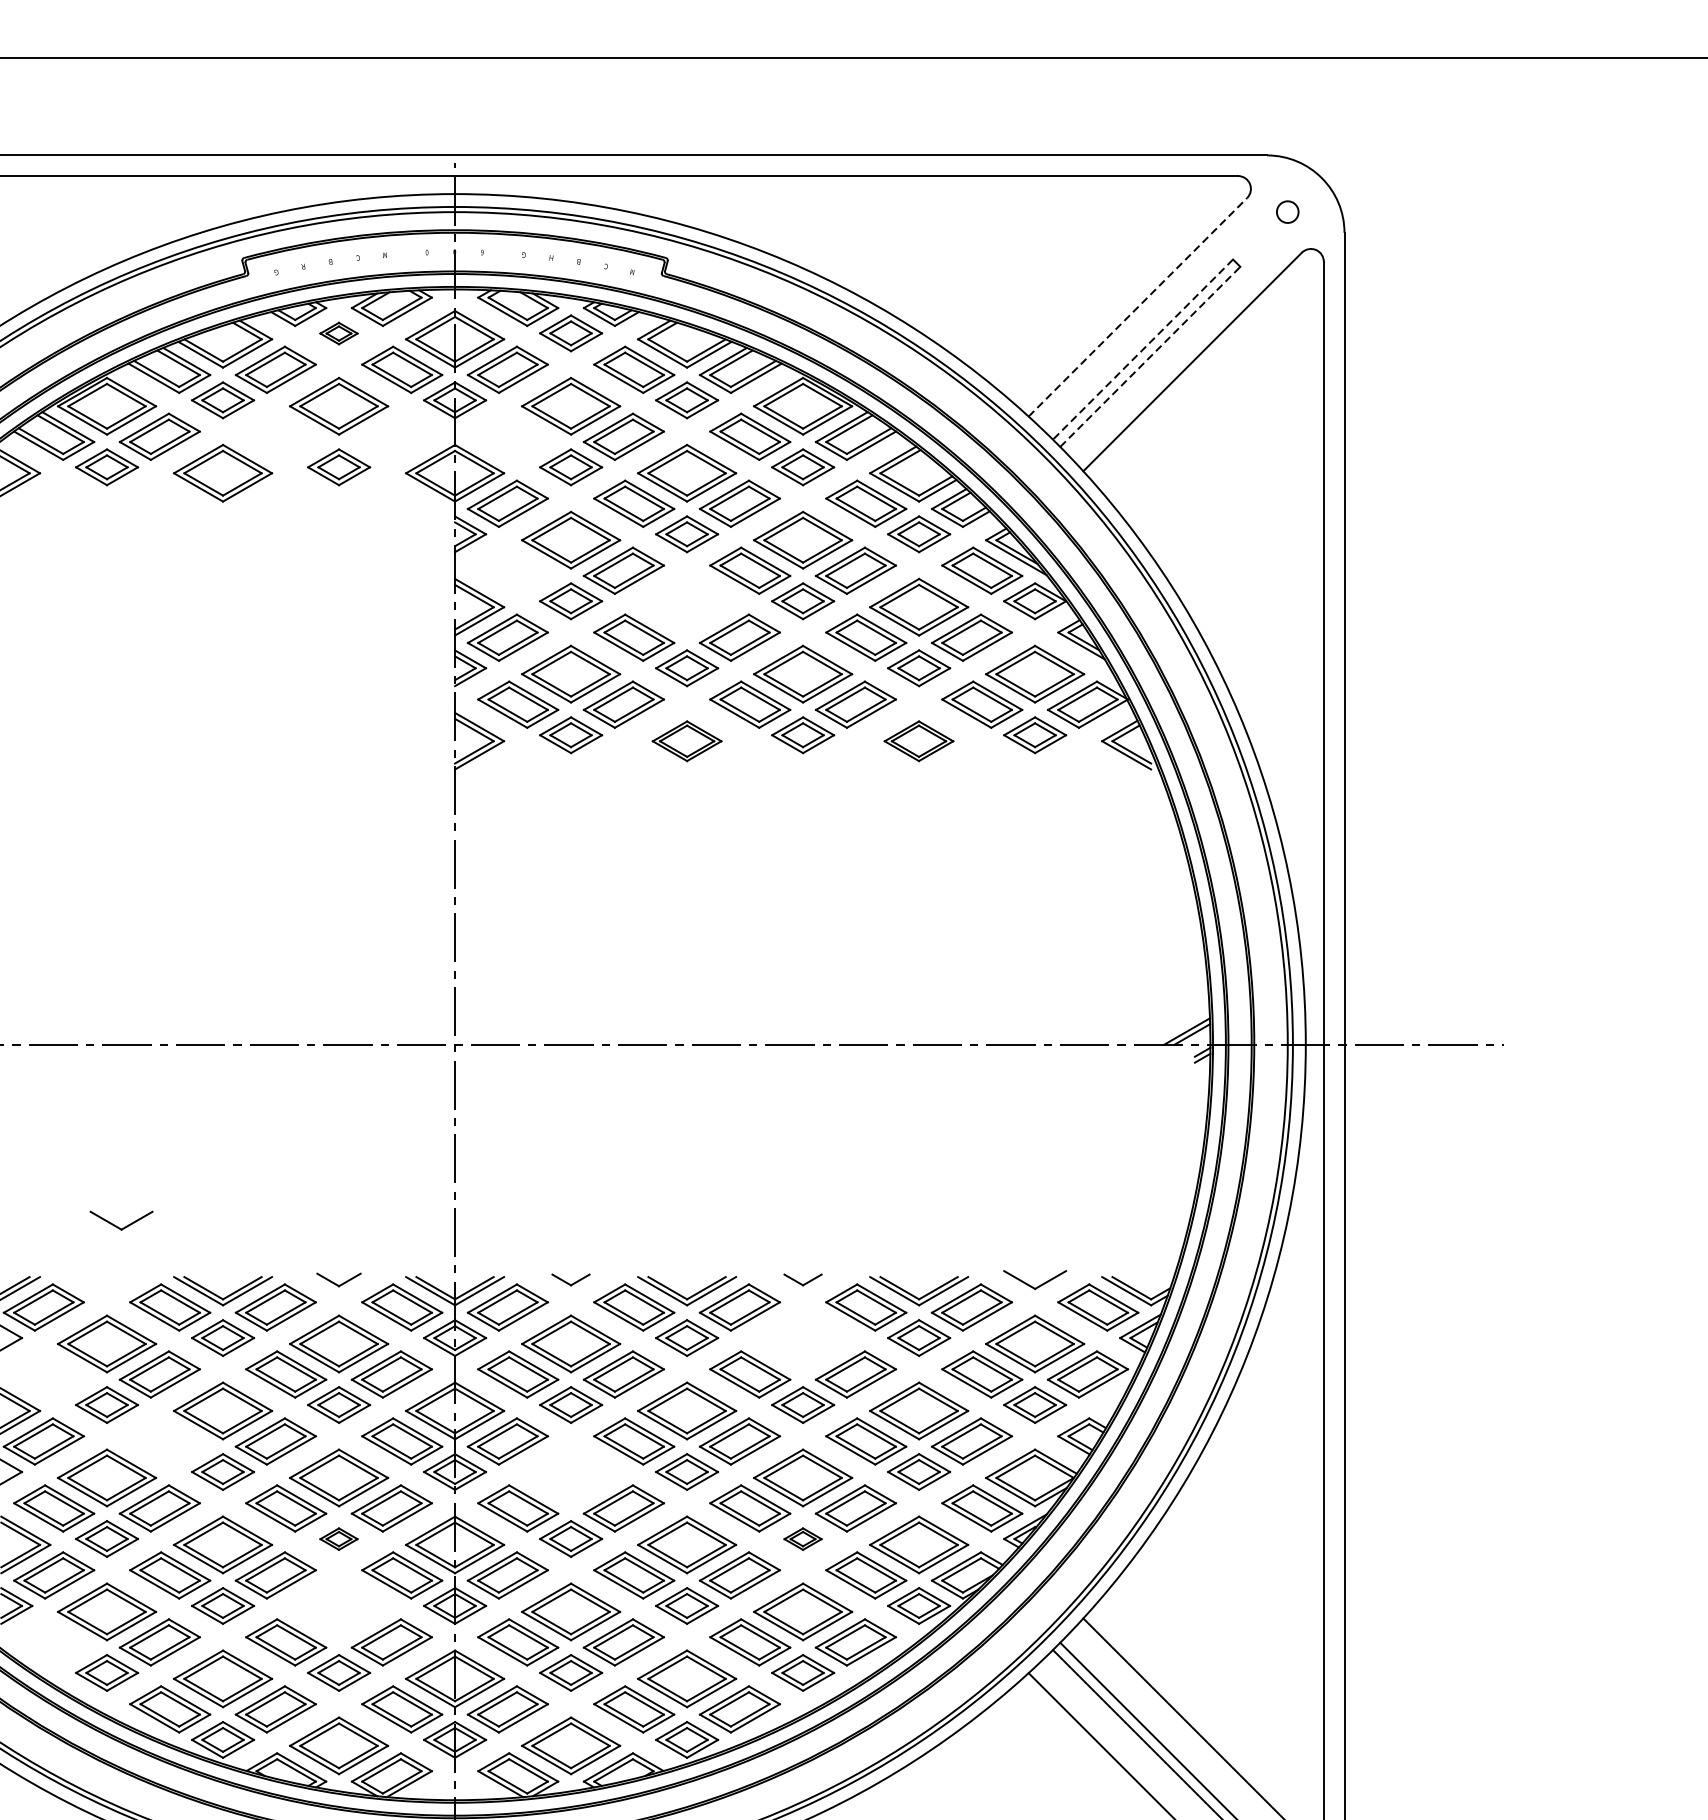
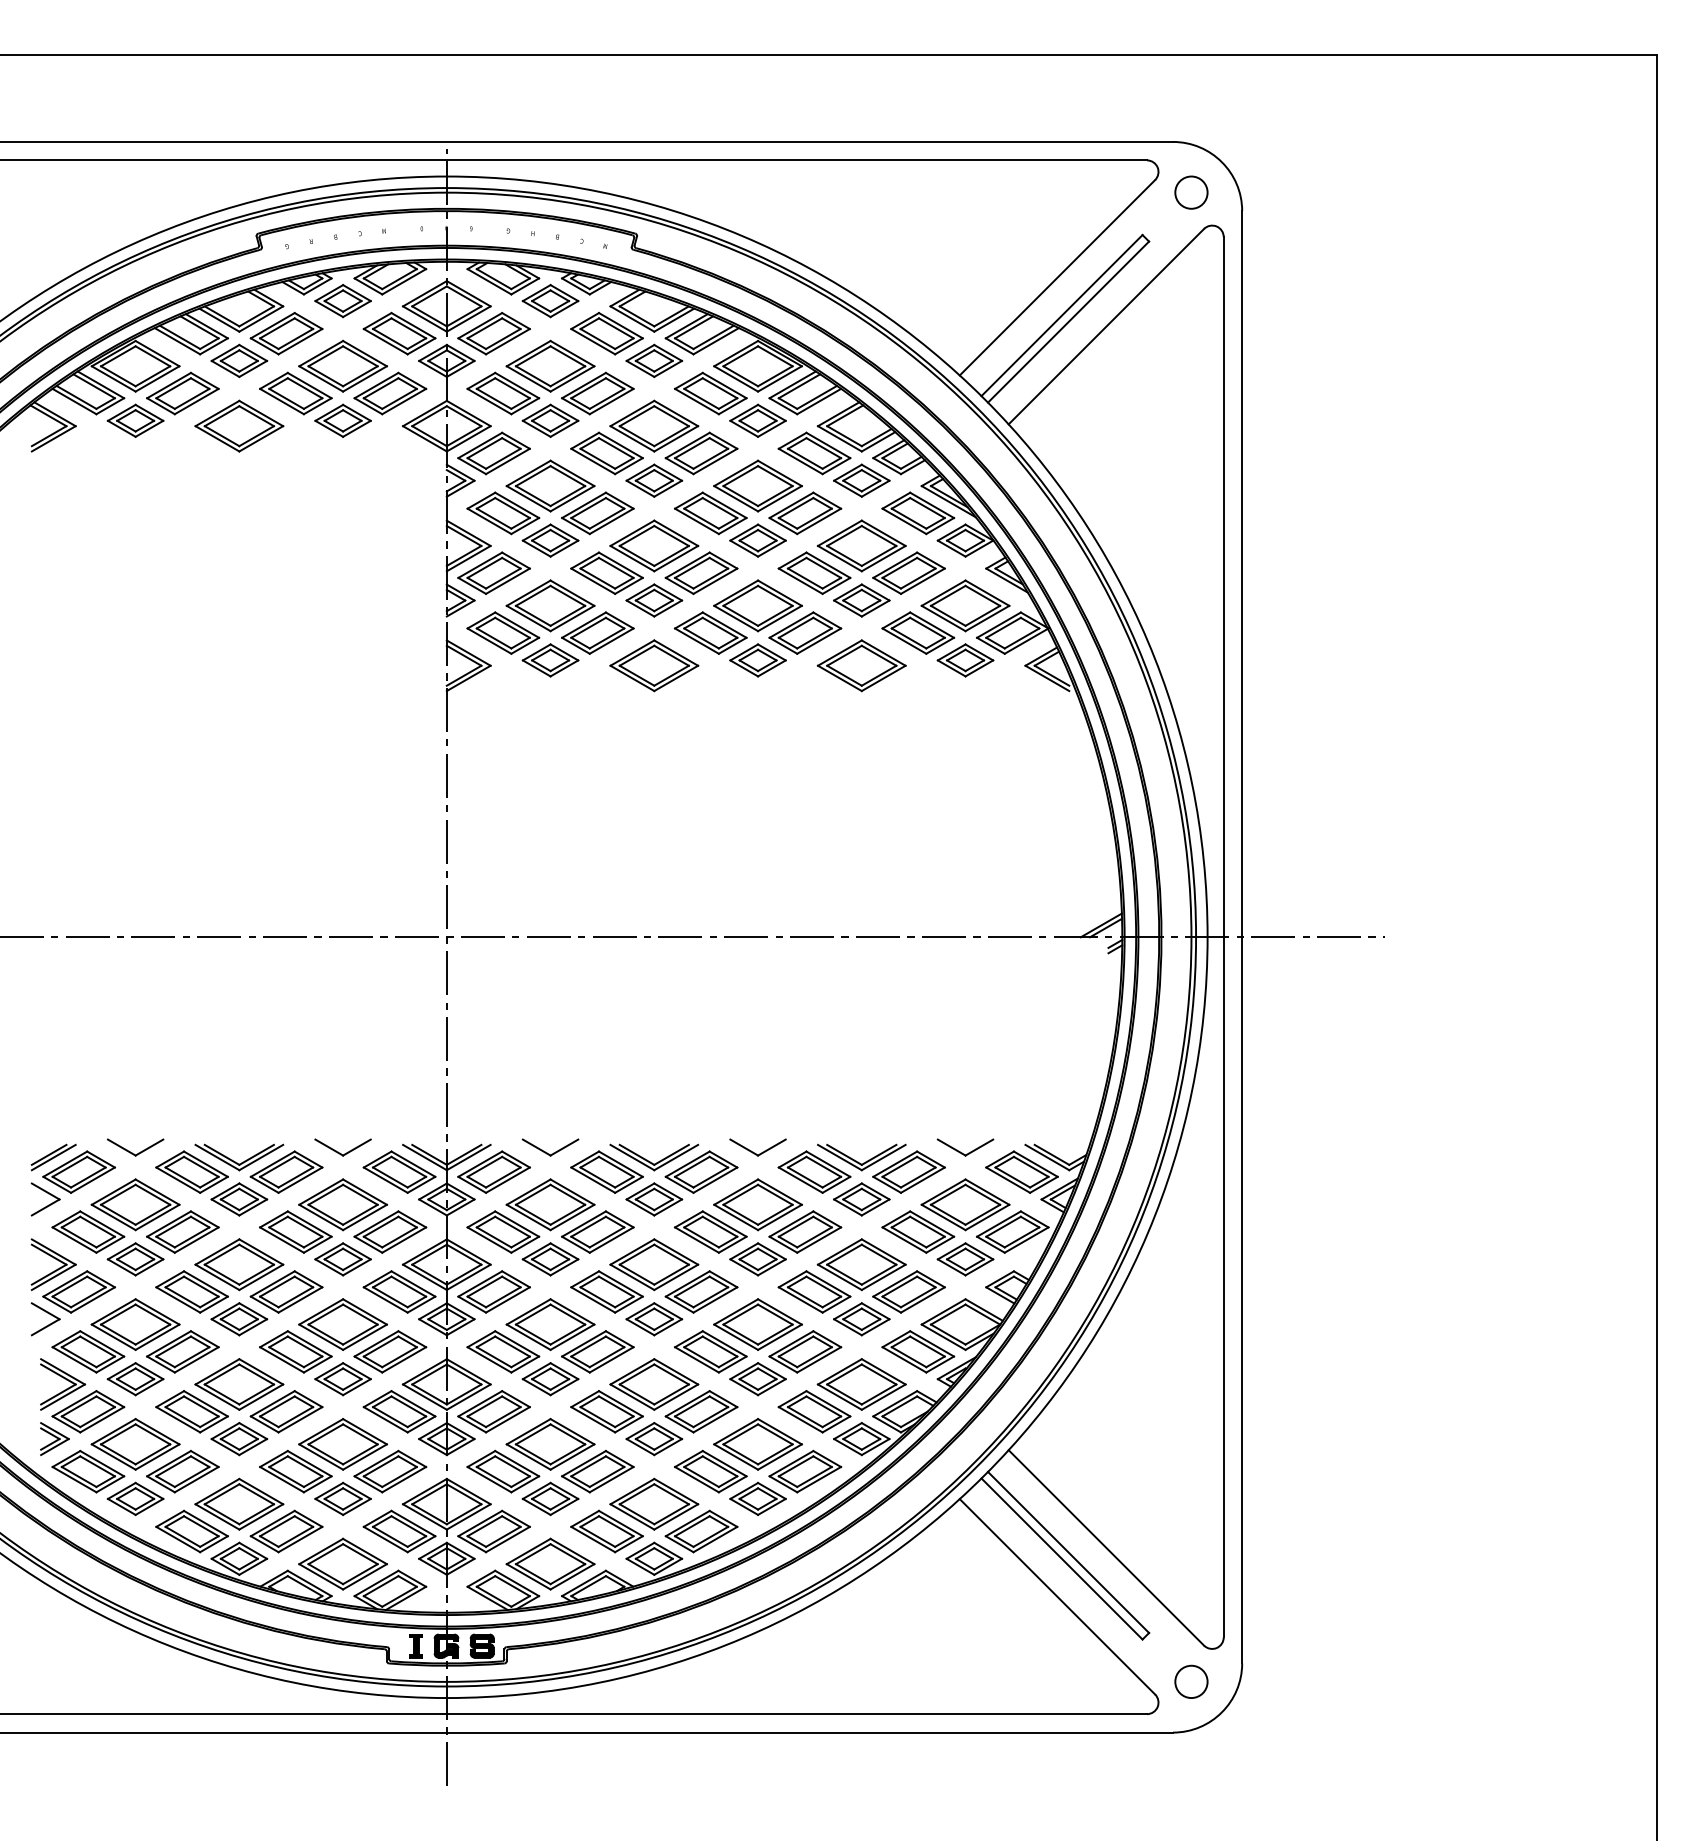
circle: (1287, 211) -> (1191, 192), size x1.67
line: (1137, 307) -> (1057, 277), dashed -> solid
part: (338, 333) -> (342, 301), size x1.67
line: (1143, 349) -> (1062, 315), dashed -> solid
line: (1150, 357) -> (1068, 322), dashed -> solid
part: (285, 436) -> (295, 393), added
part: (392, 436) -> (390, 393), added
part: (518, 436) -> (503, 393), added
part: (518, 570) -> (503, 513), added
part: (687, 606) -> (654, 545), added
part: (687, 740) -> (654, 665), size x1.43
part: (918, 740) -> (861, 665), size x1.43
part: (121, 1220) -> (135, 1147), moved
part: (338, 1279) -> (342, 1147), size x1.43
part: (570, 1279) -> (550, 1147), size x1.67
part: (802, 1279) -> (757, 1147), size x1.67
part: (802, 1343) -> (757, 1204), added
part: (54, 1373) -> (88, 1231), added
part: (169, 1440) -> (191, 1291), added
part: (570, 1477) -> (550, 1324), added
part: (338, 1539) -> (342, 1379), size x1.67
part: (802, 1539) -> (757, 1379), size x1.67
part: (338, 1612) -> (342, 1444), added
part: (54, 1642) -> (88, 1471), added

